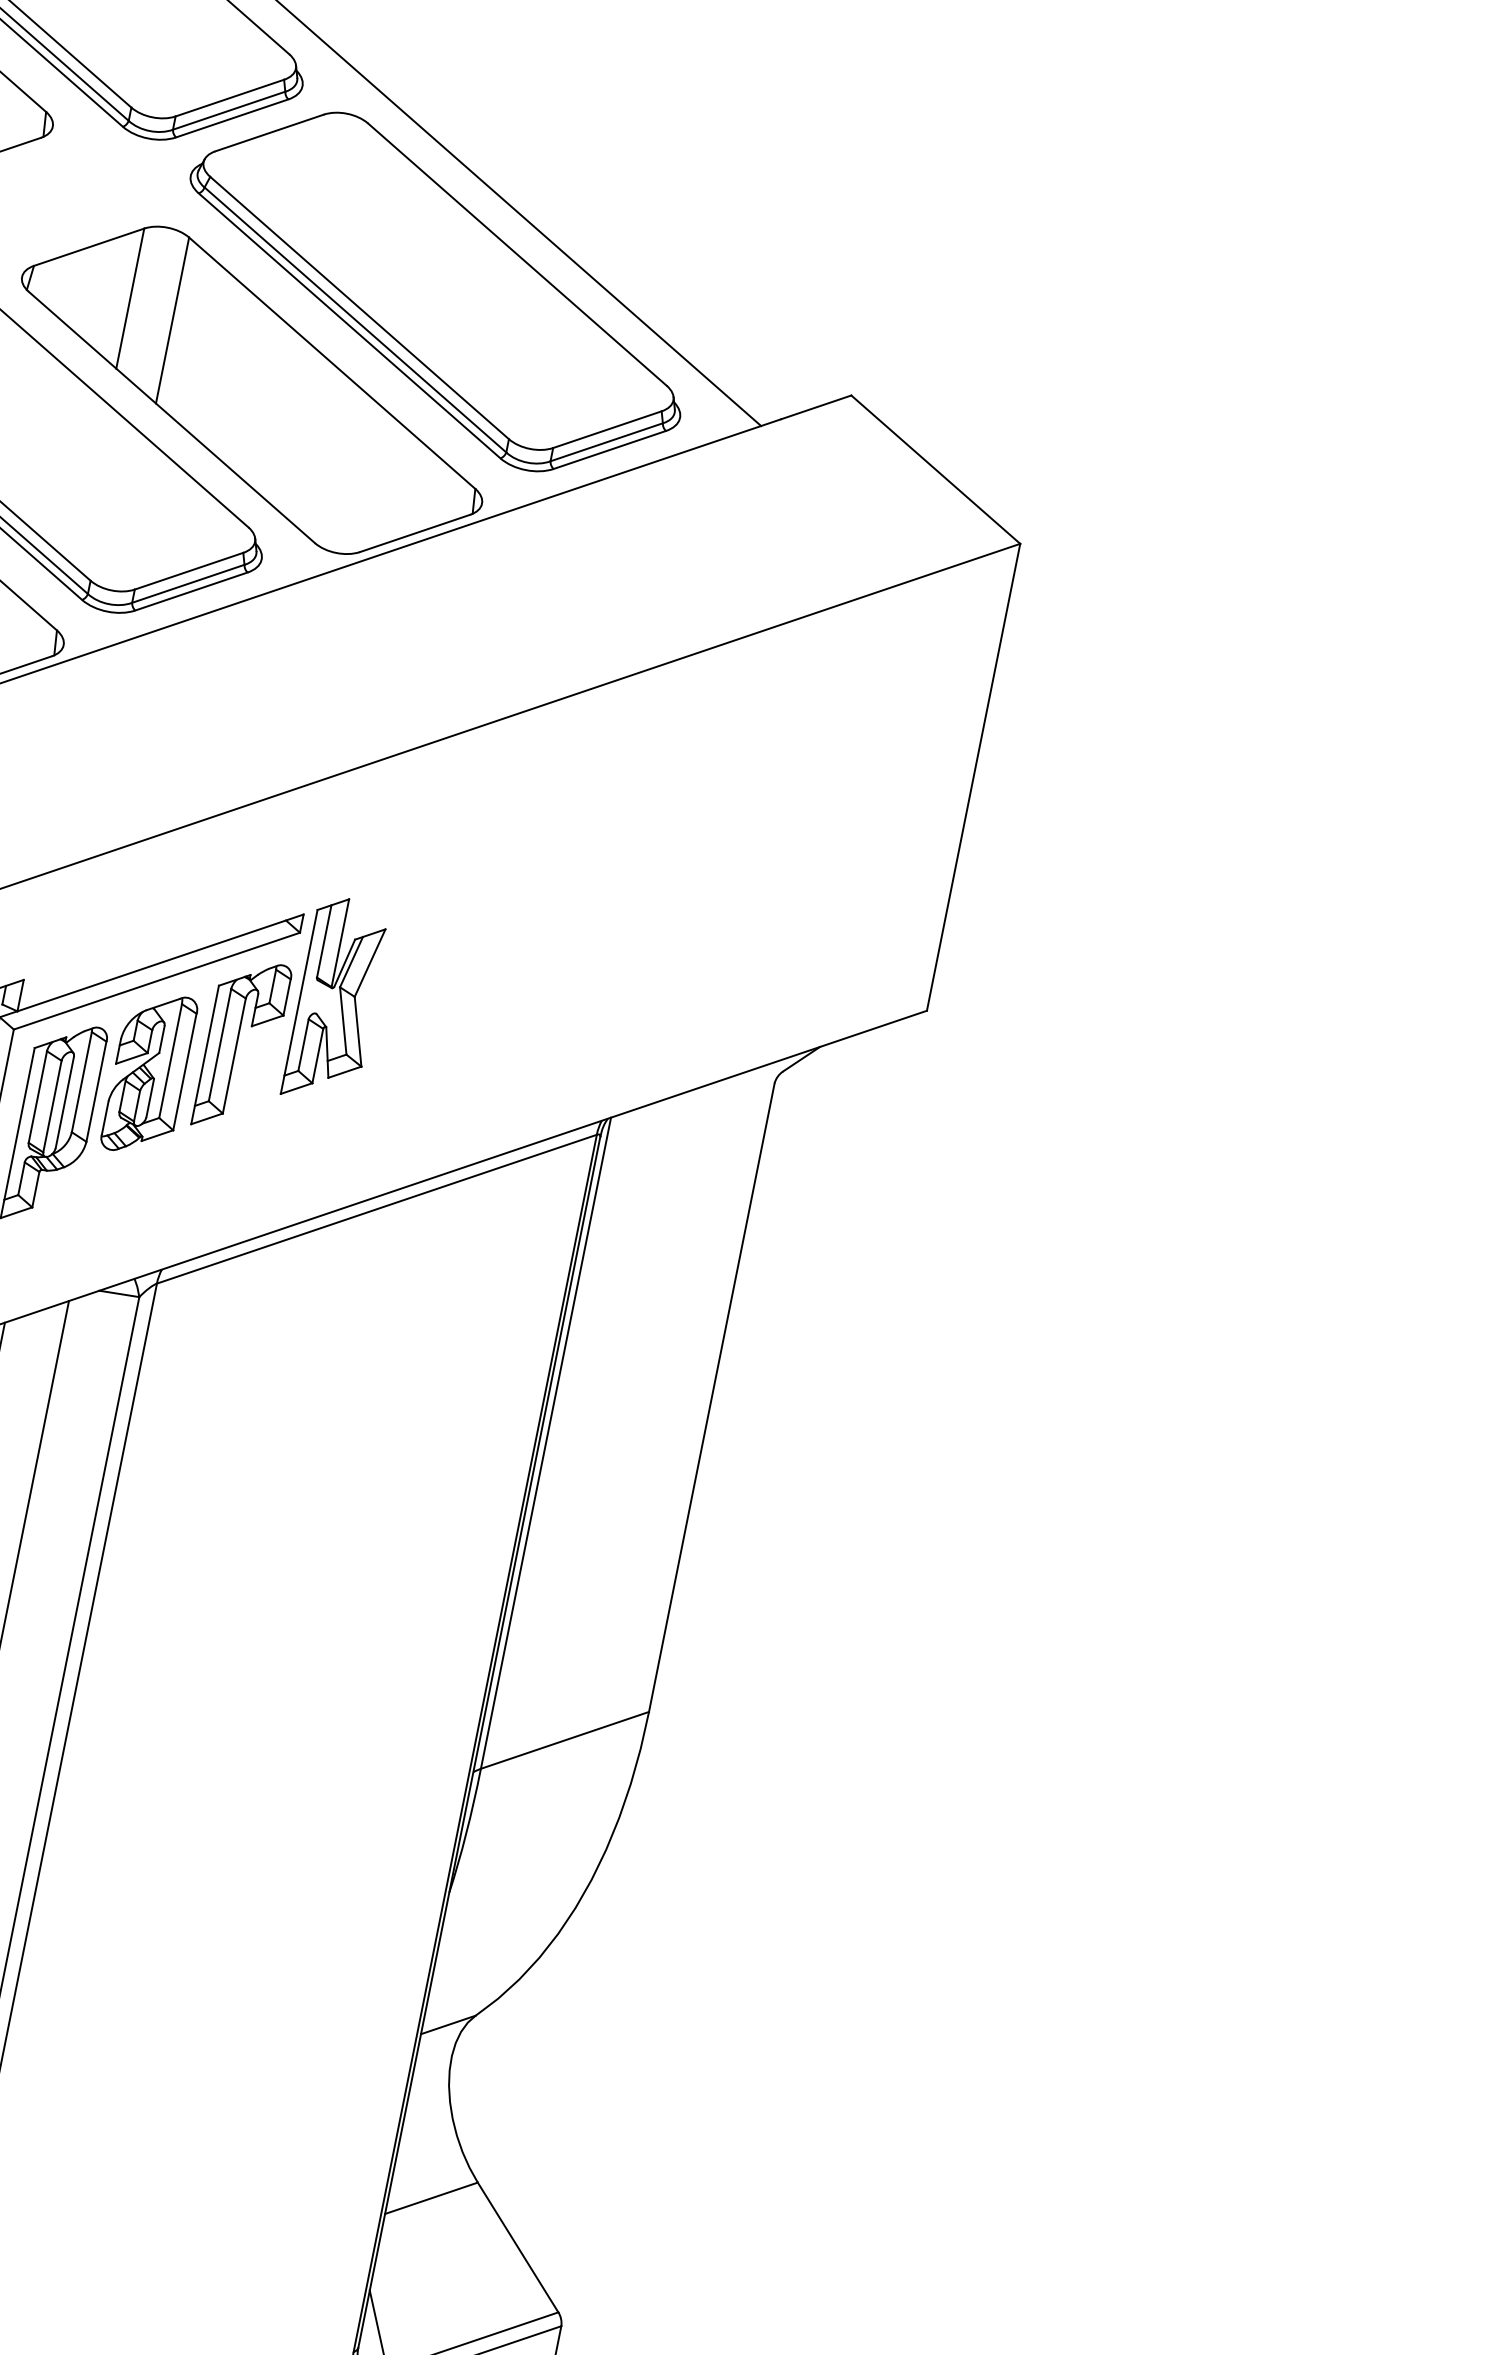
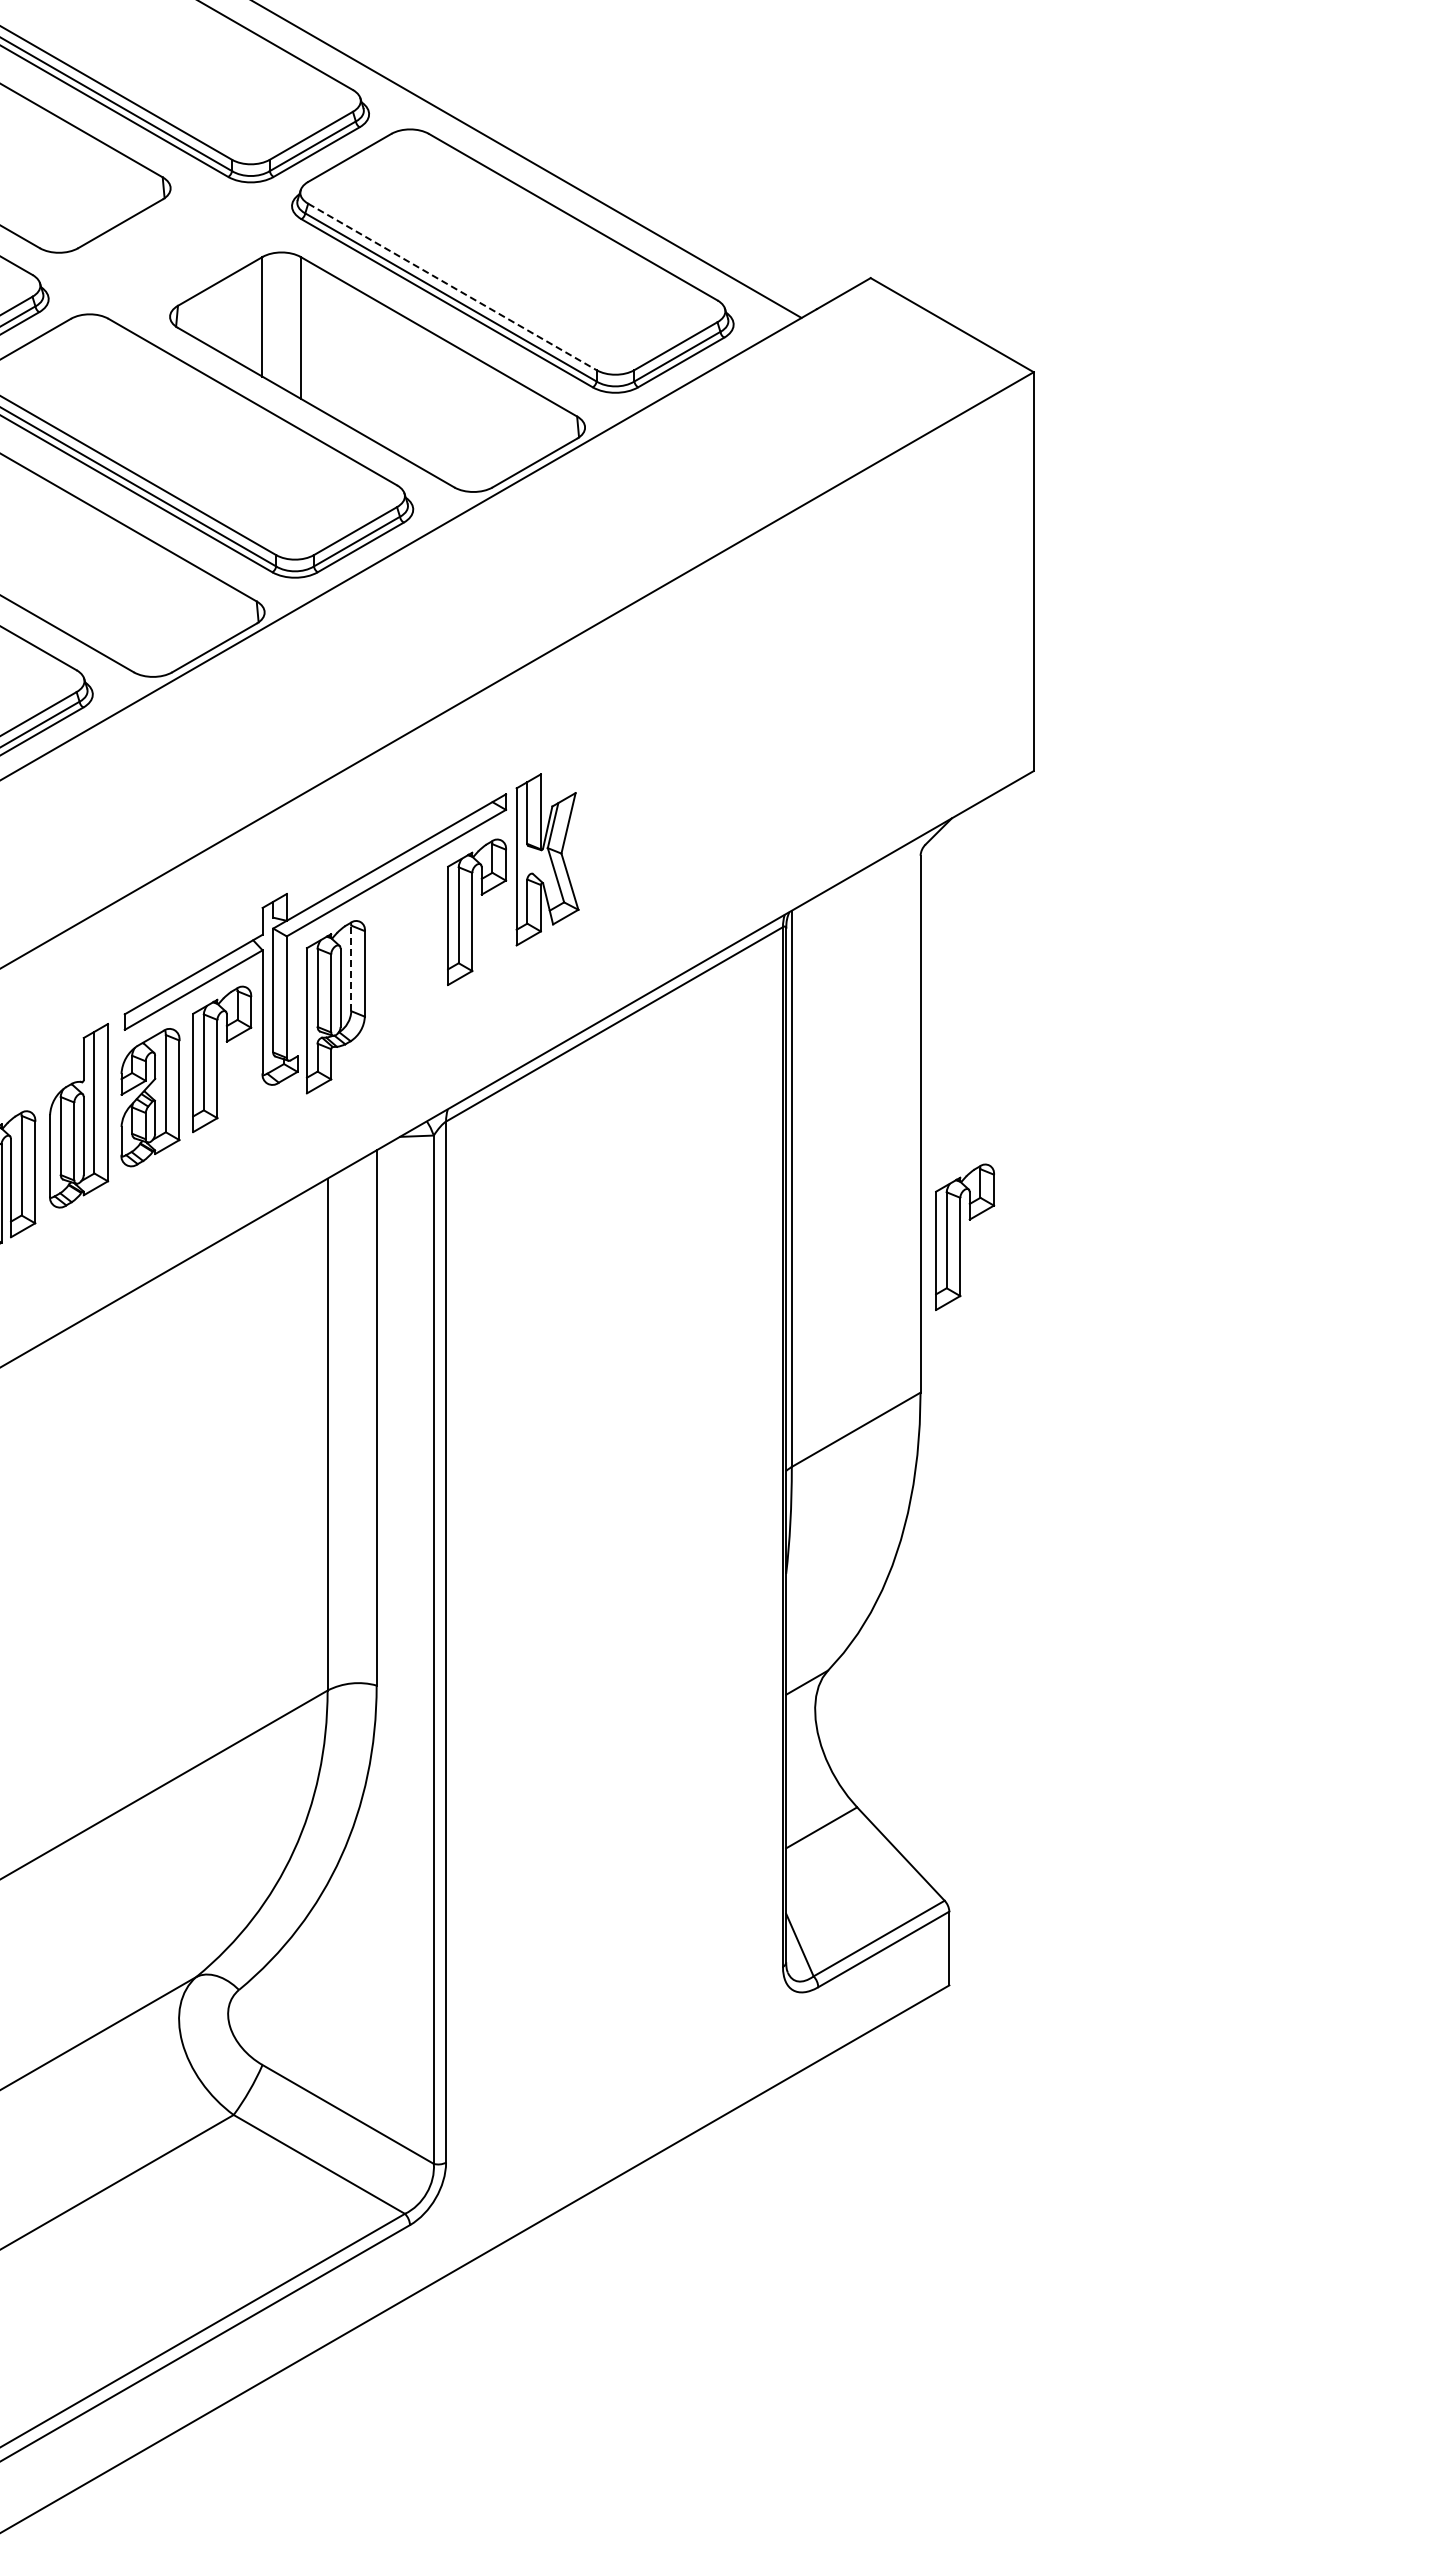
line: (359, 308) -> (452, 287), solid -> dashed
part: (149, 1073) -> (405, 950), removed
line: (82, 1082) -> (351, 968), solid -> dashed
part: (738, 1539) -> (965, 1236), added

